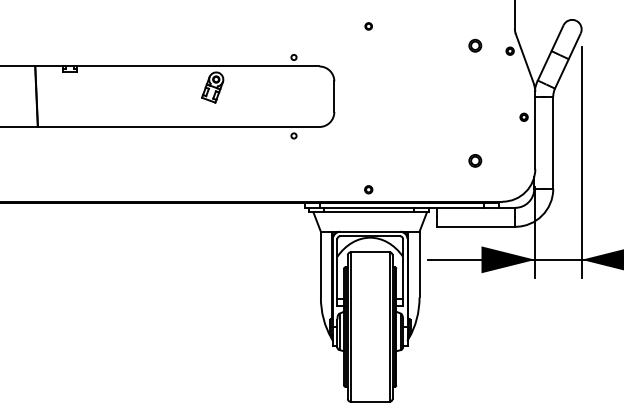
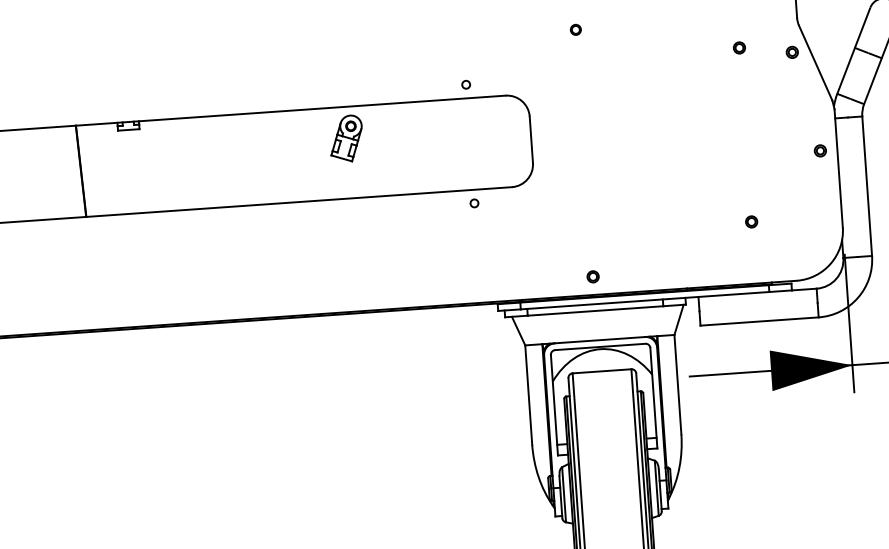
part: (475, 45) -> (739, 47), size x0.62
part: (475, 160) -> (751, 221), size x0.62

